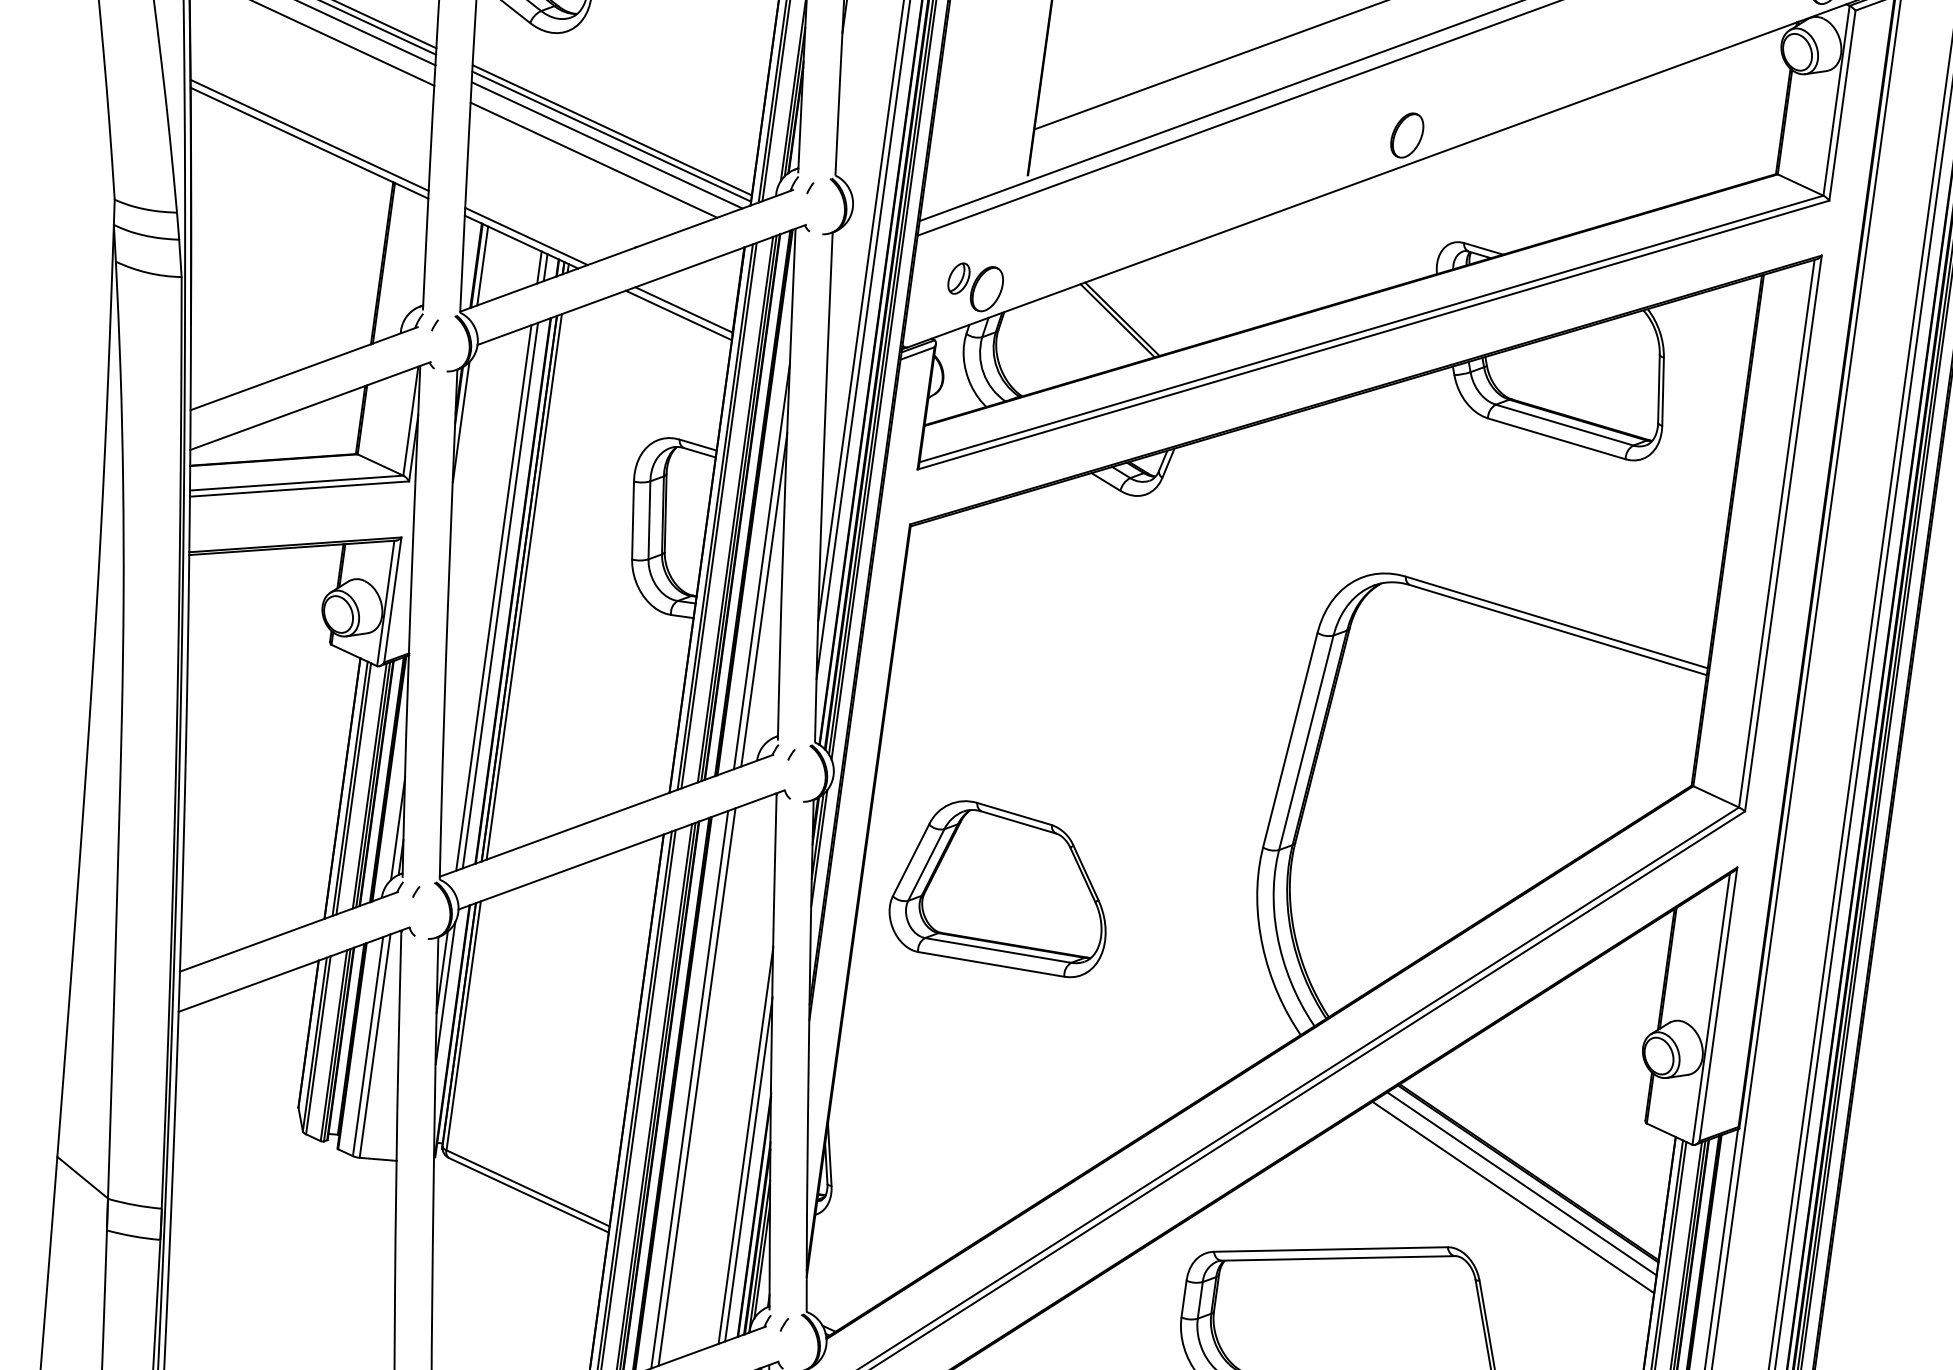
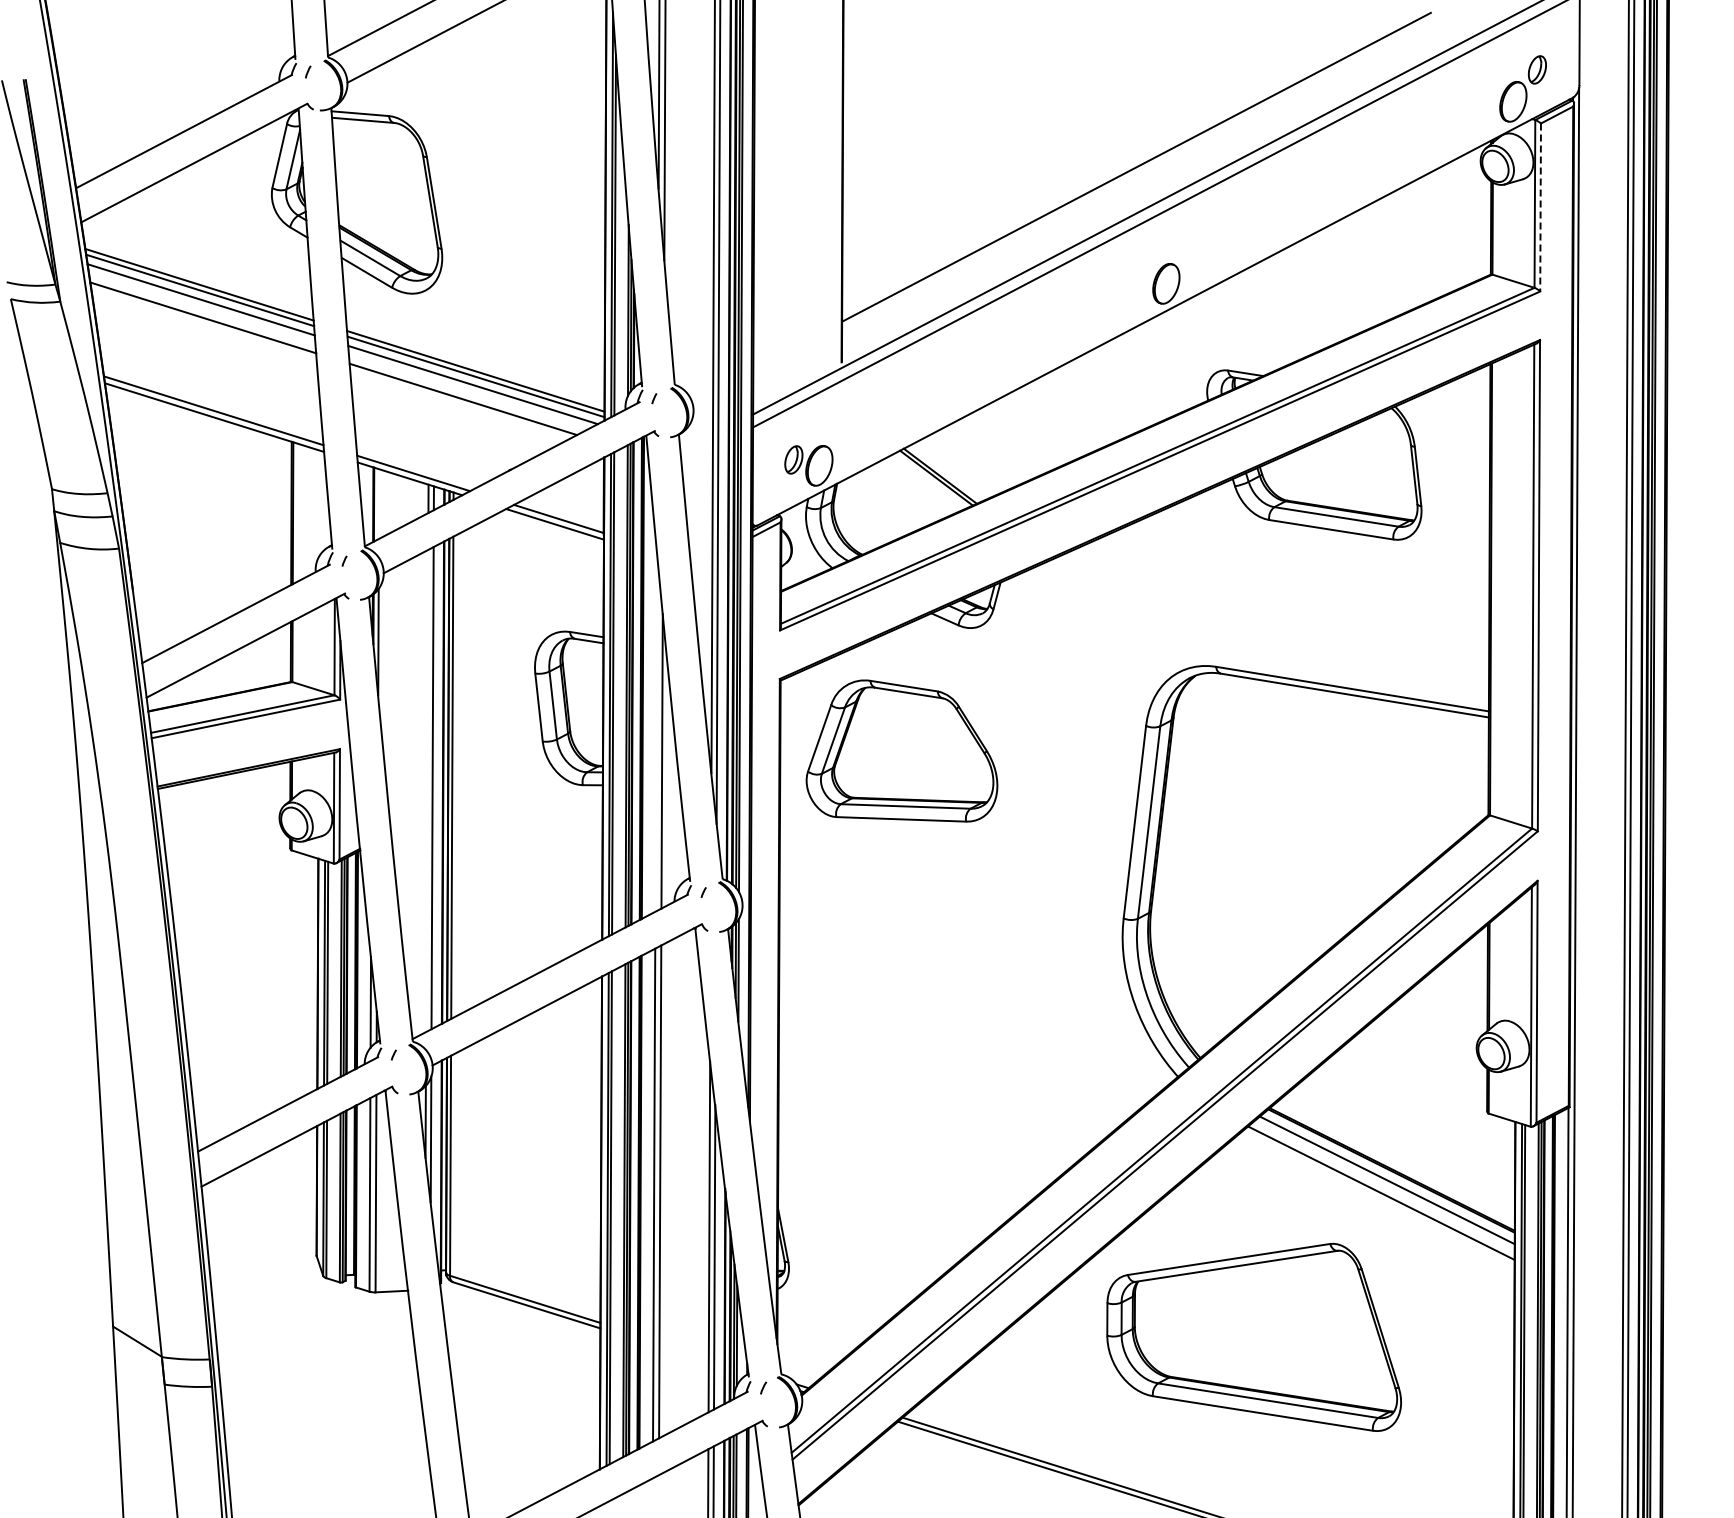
line: (1842, 105) -> (1540, 207), solid -> dashed
line: (482, 265) -> (378, 503), removed
line: (762, 565) -> (656, 731), removed
line: (494, 597) -> (427, 790), removed
part: (1001, 886) -> (901, 750), moved

